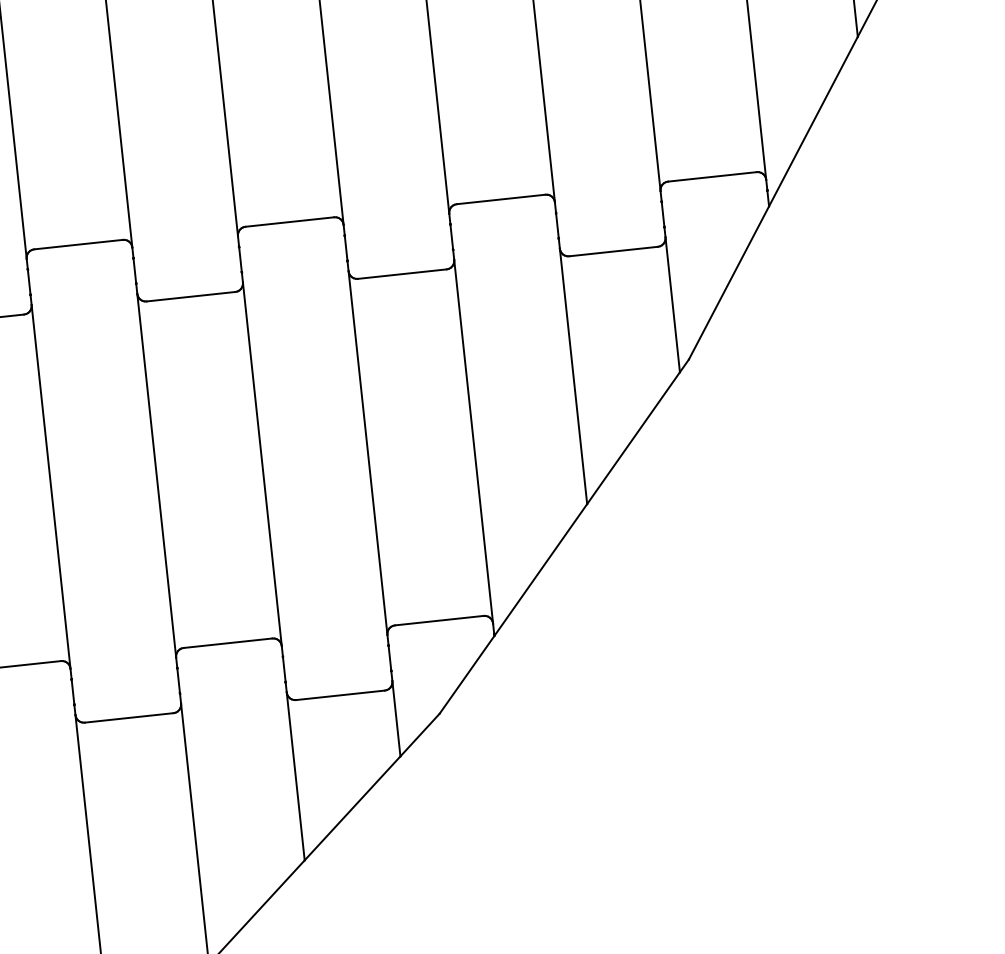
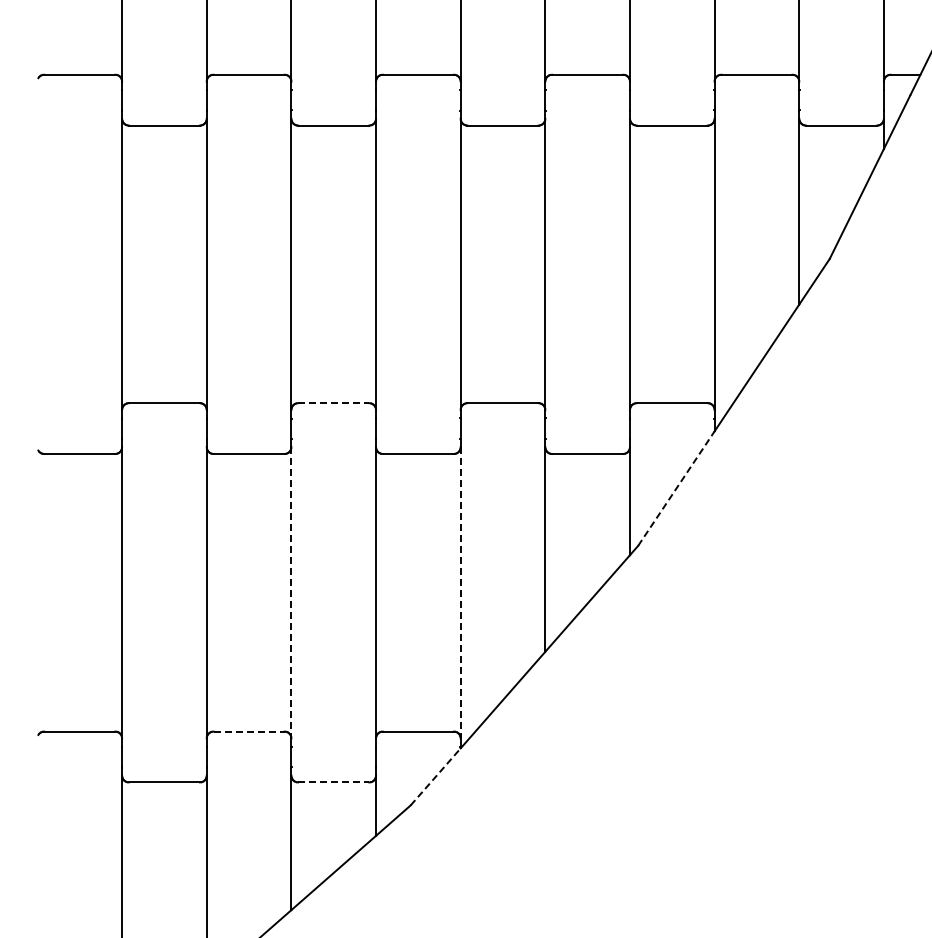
line: (289, 222) -> (333, 403), solid -> dashed
line: (729, 282) -> (676, 488), solid -> dashed
line: (473, 441) -> (460, 592), solid -> dashed
line: (262, 463) -> (291, 592), solid -> dashed
line: (228, 643) -> (249, 731), solid -> dashed
line: (466, 674) -> (435, 776), solid -> dashed
line: (340, 695) -> (333, 782), solid -> dashed

